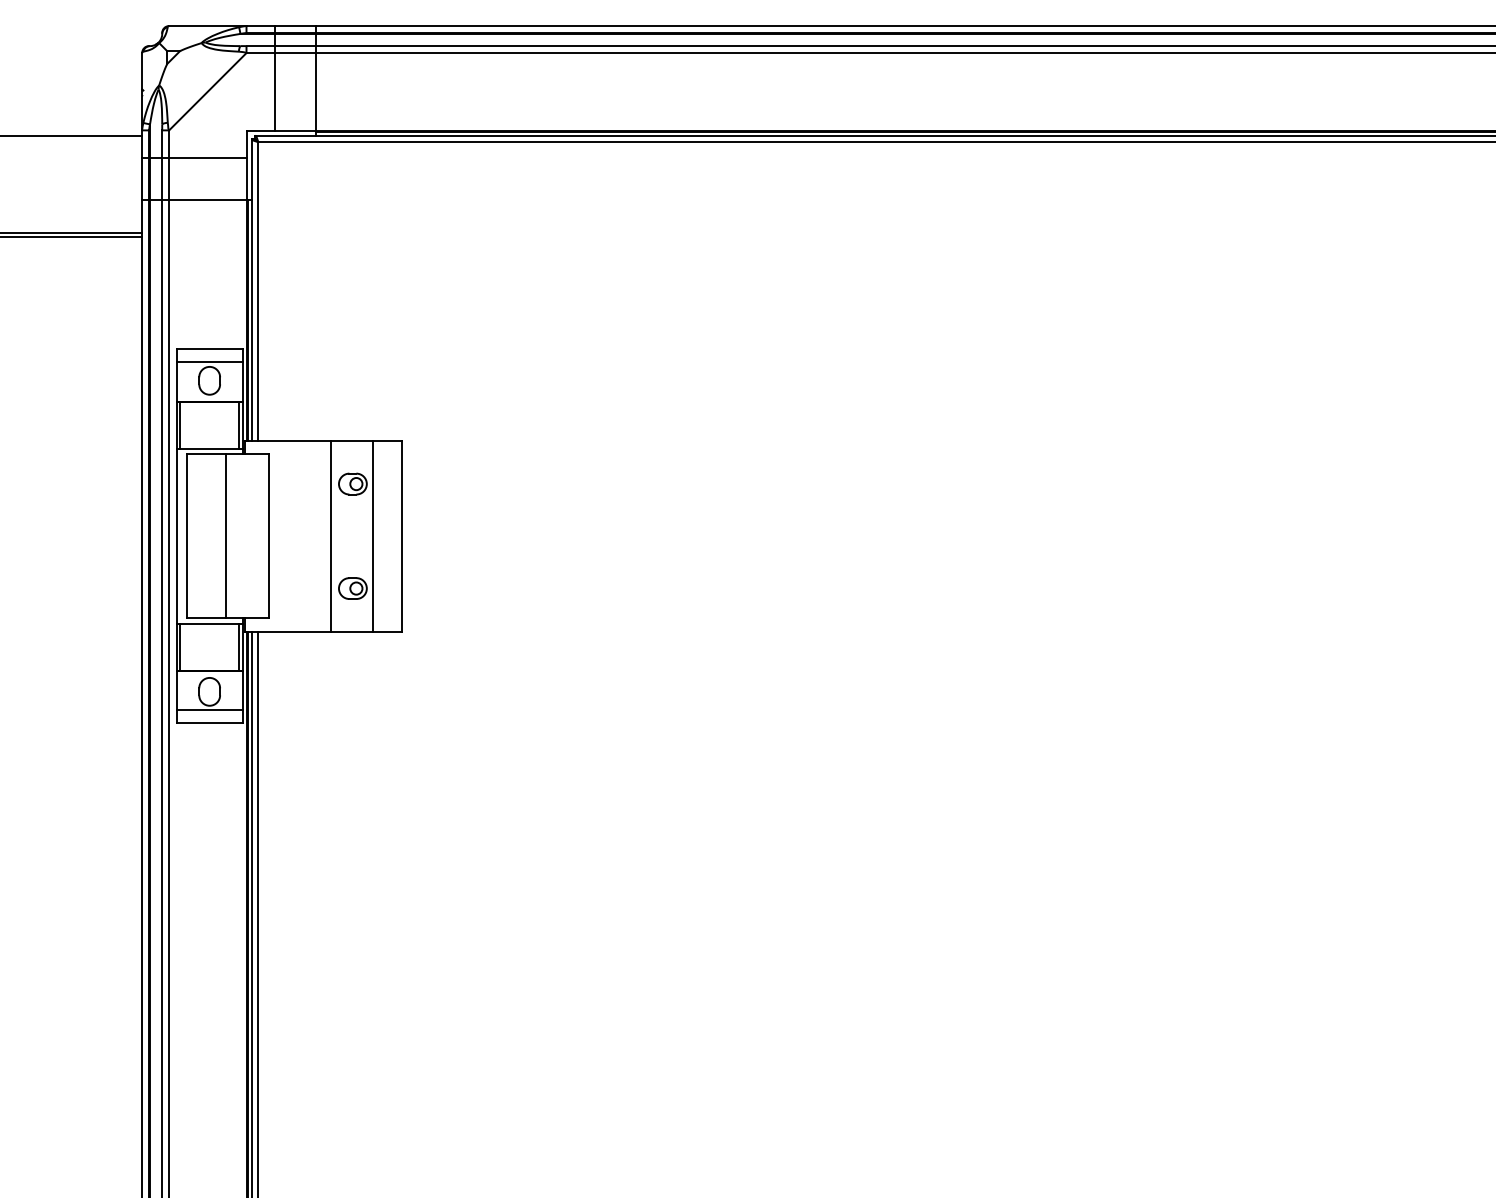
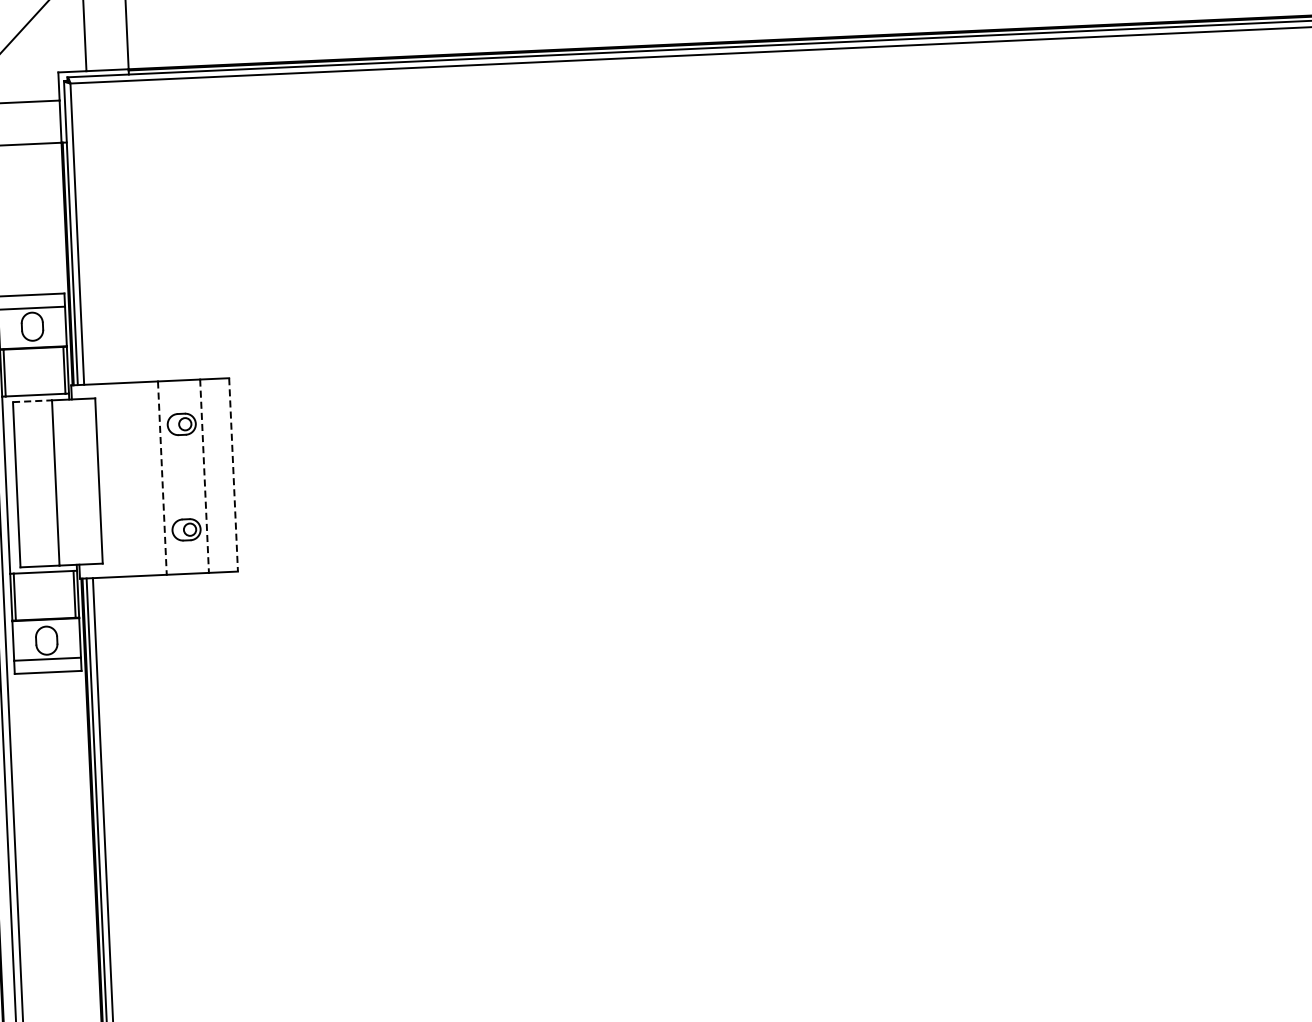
line: (206, 454) -> (32, 401), solid -> dashed
line: (331, 536) -> (162, 478), solid -> dashed
line: (373, 536) -> (204, 476), solid -> dashed
line: (401, 536) -> (233, 475), solid -> dashed

